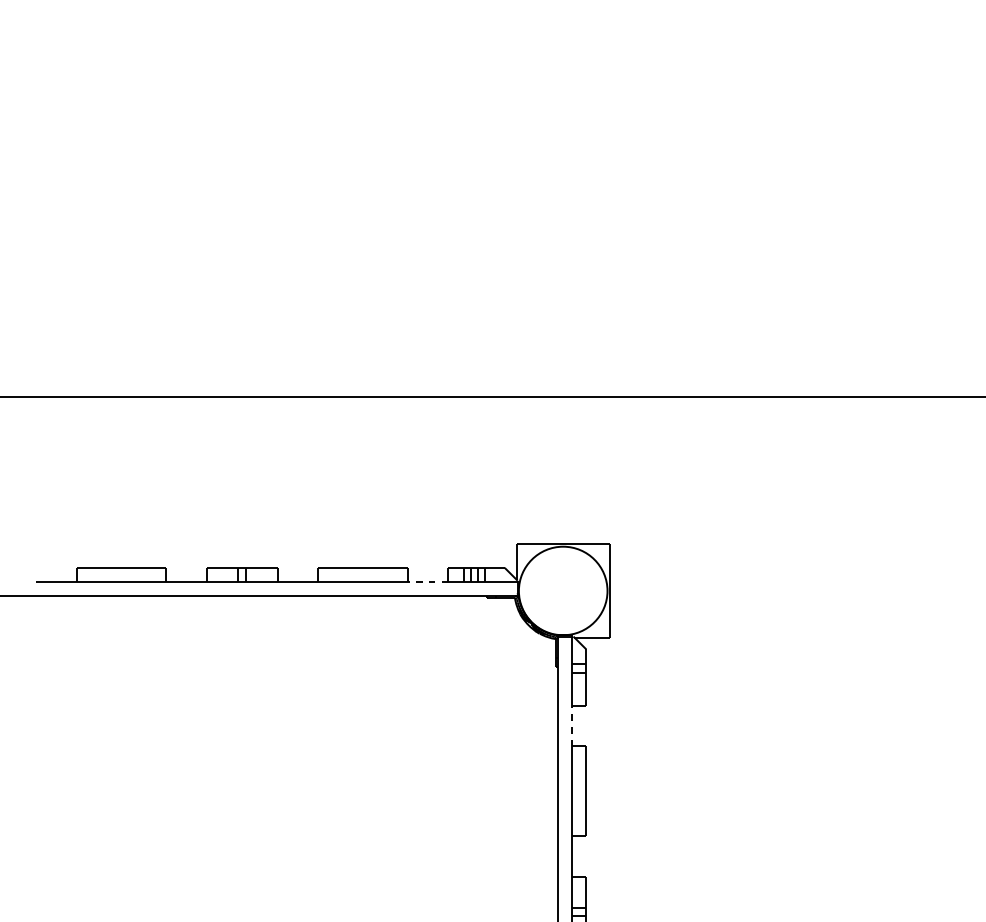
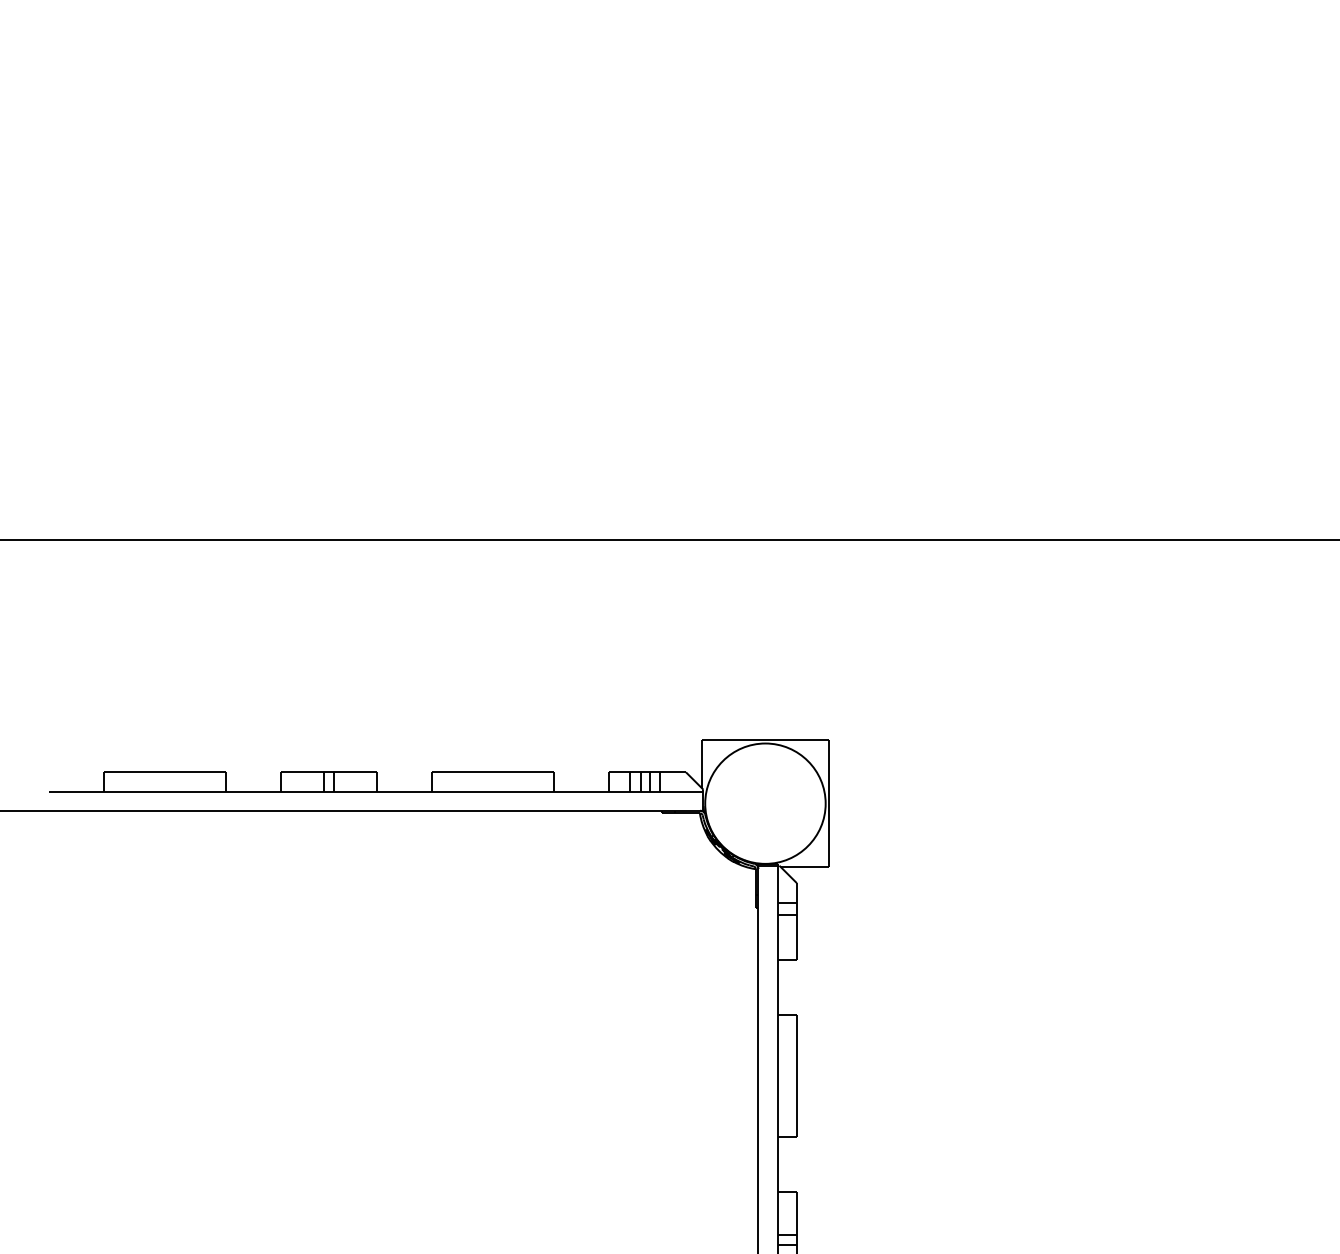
line: (427, 582) -> (581, 791), dashed -> solid
line: (572, 725) -> (777, 986), dashed -> solid

